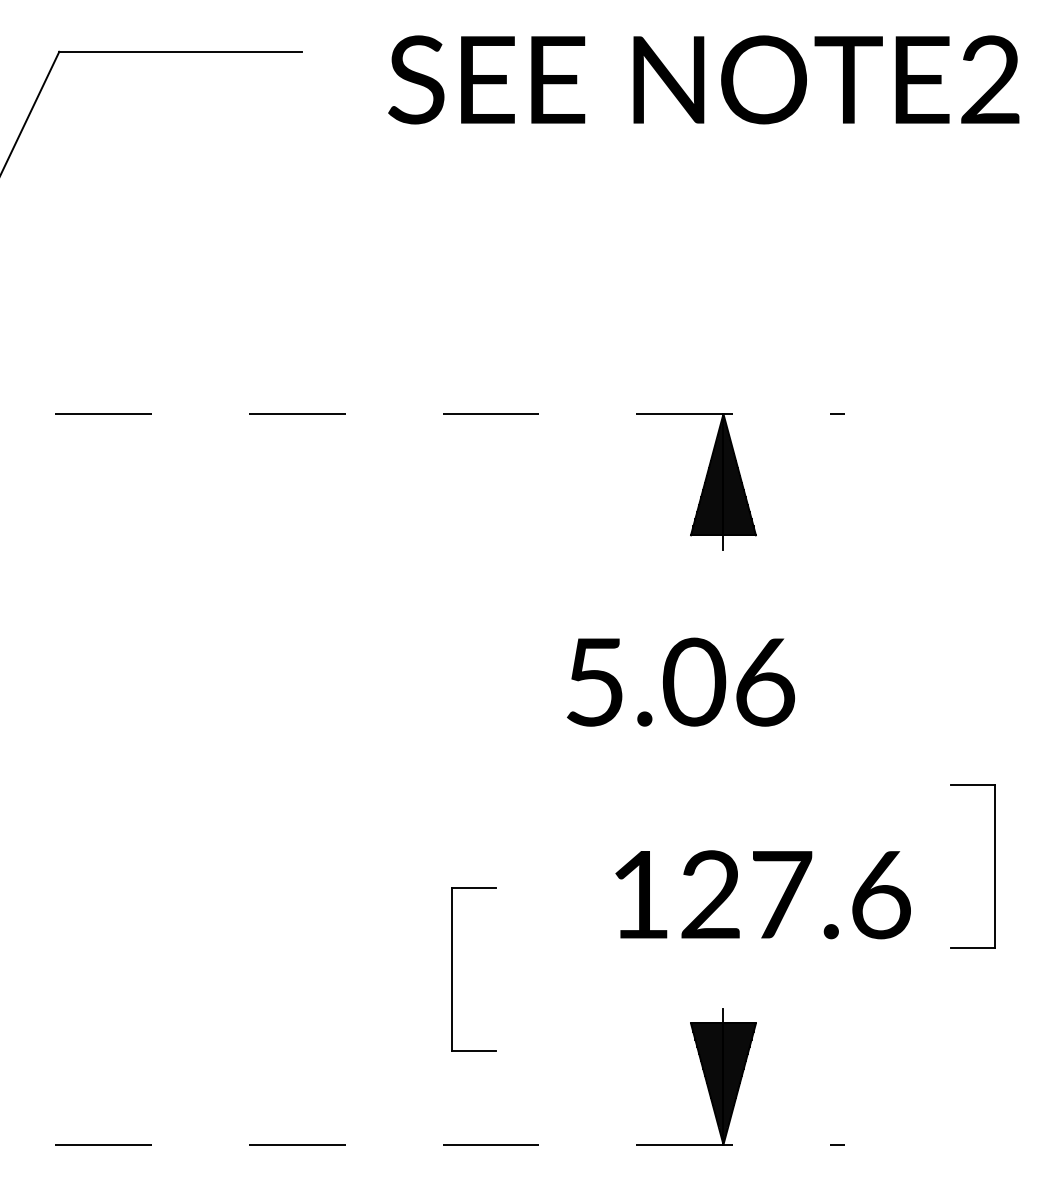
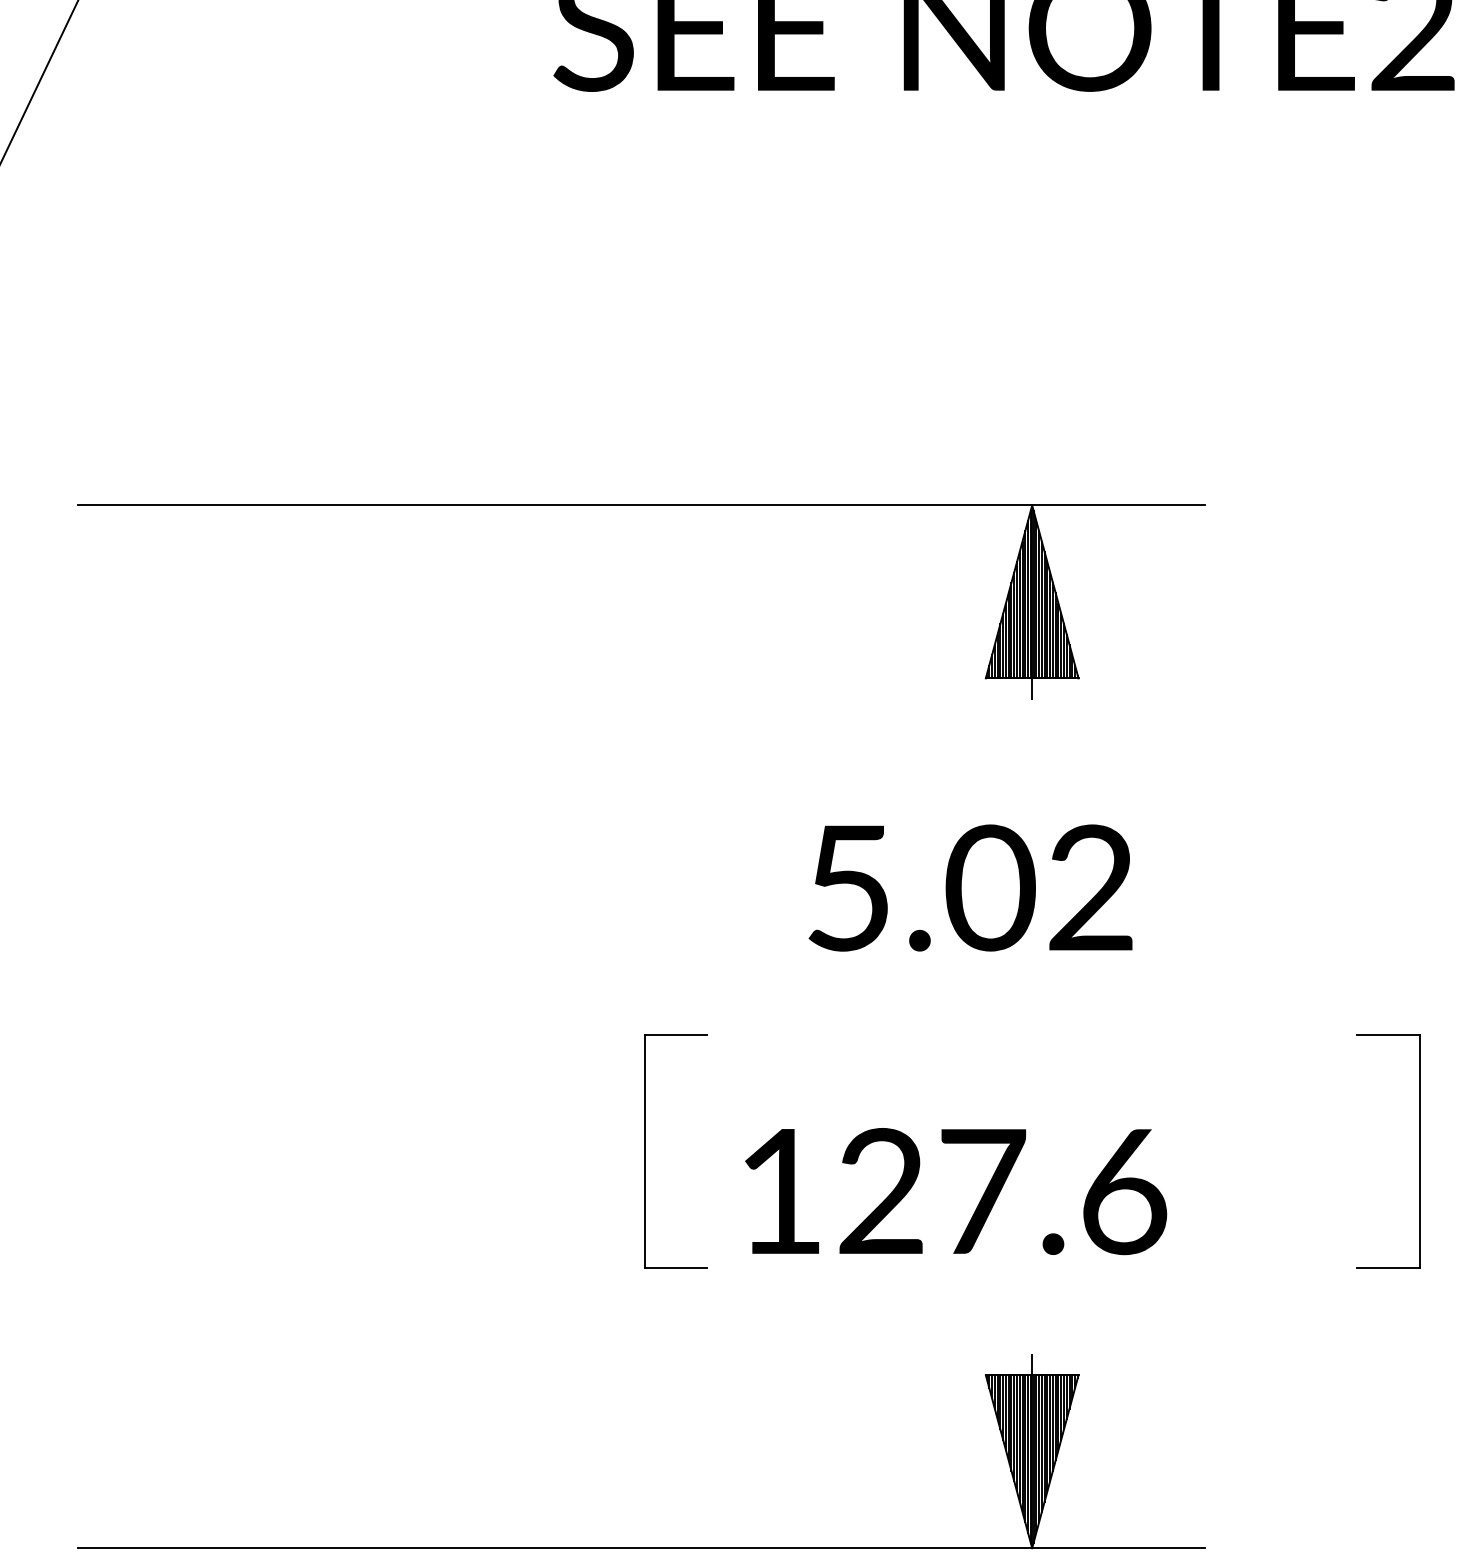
line: (449, 414) -> (641, 505), dashed -> solid
text: (765, 681) -> (1092, 887), 5.06 -> 5.02
text: (762, 894) -> (955, 1191), moved
part: (452, 969) -> (645, 1151), moved
line: (449, 1144) -> (641, 1548), dashed -> solid

